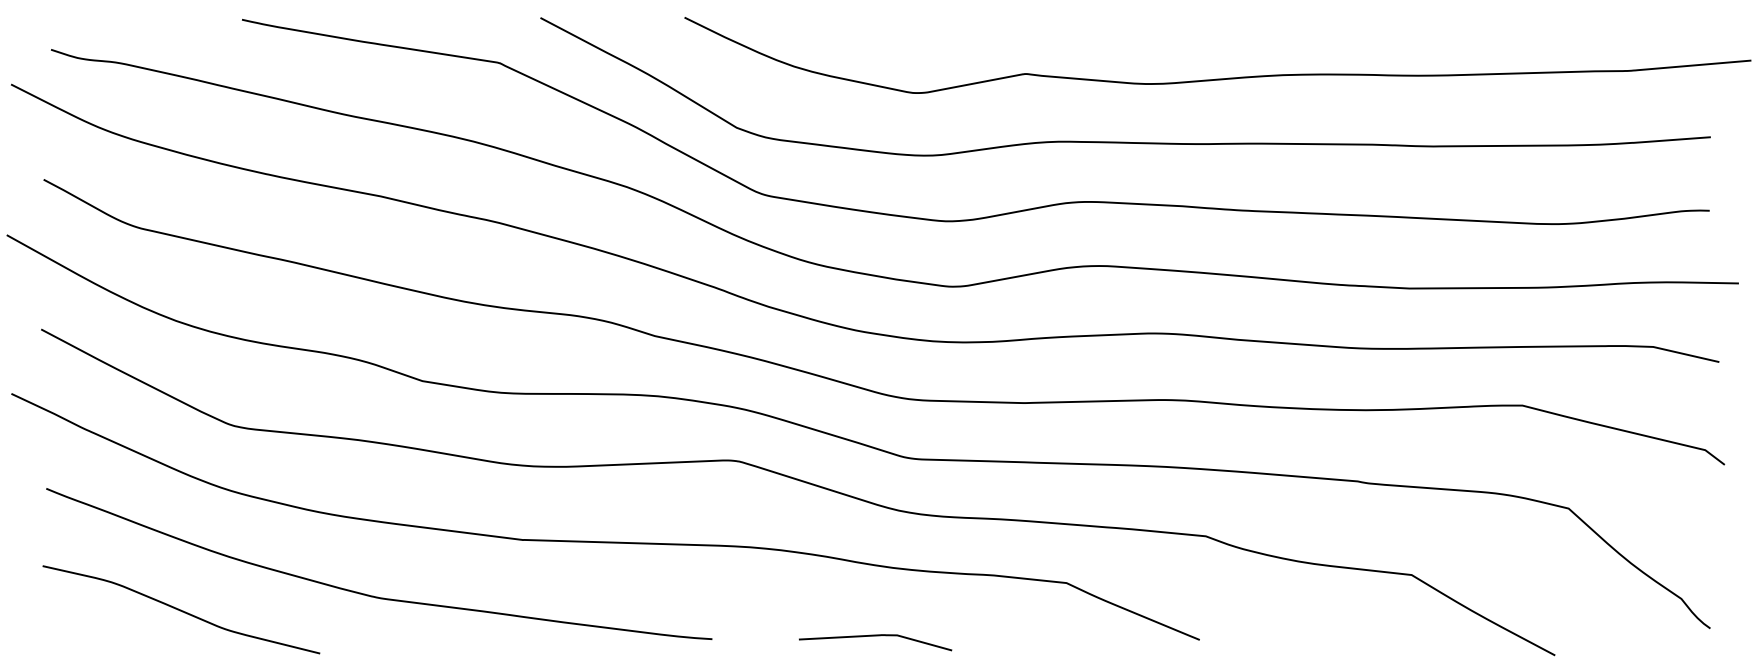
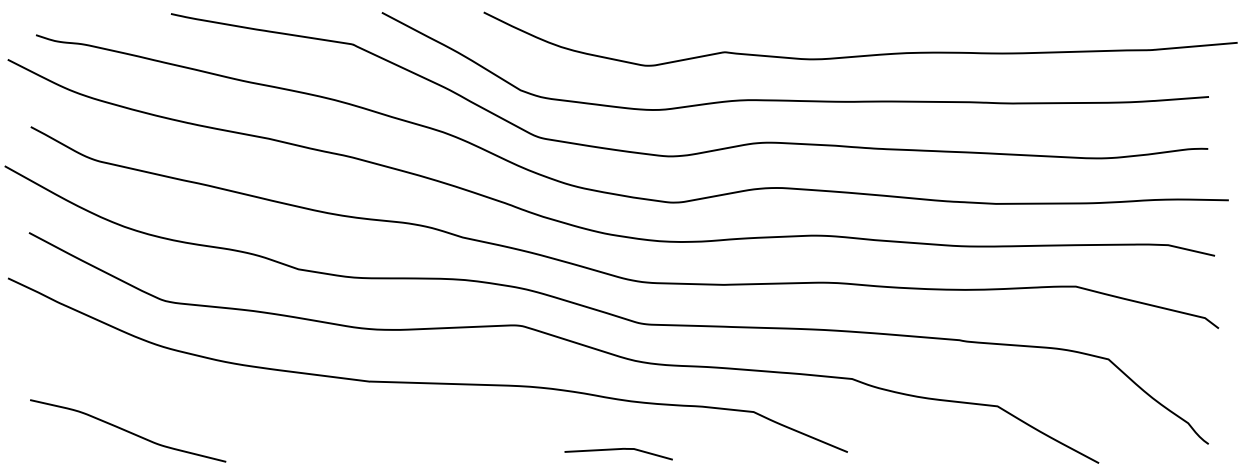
curve: (373, 595) -> (263, 420), removed

